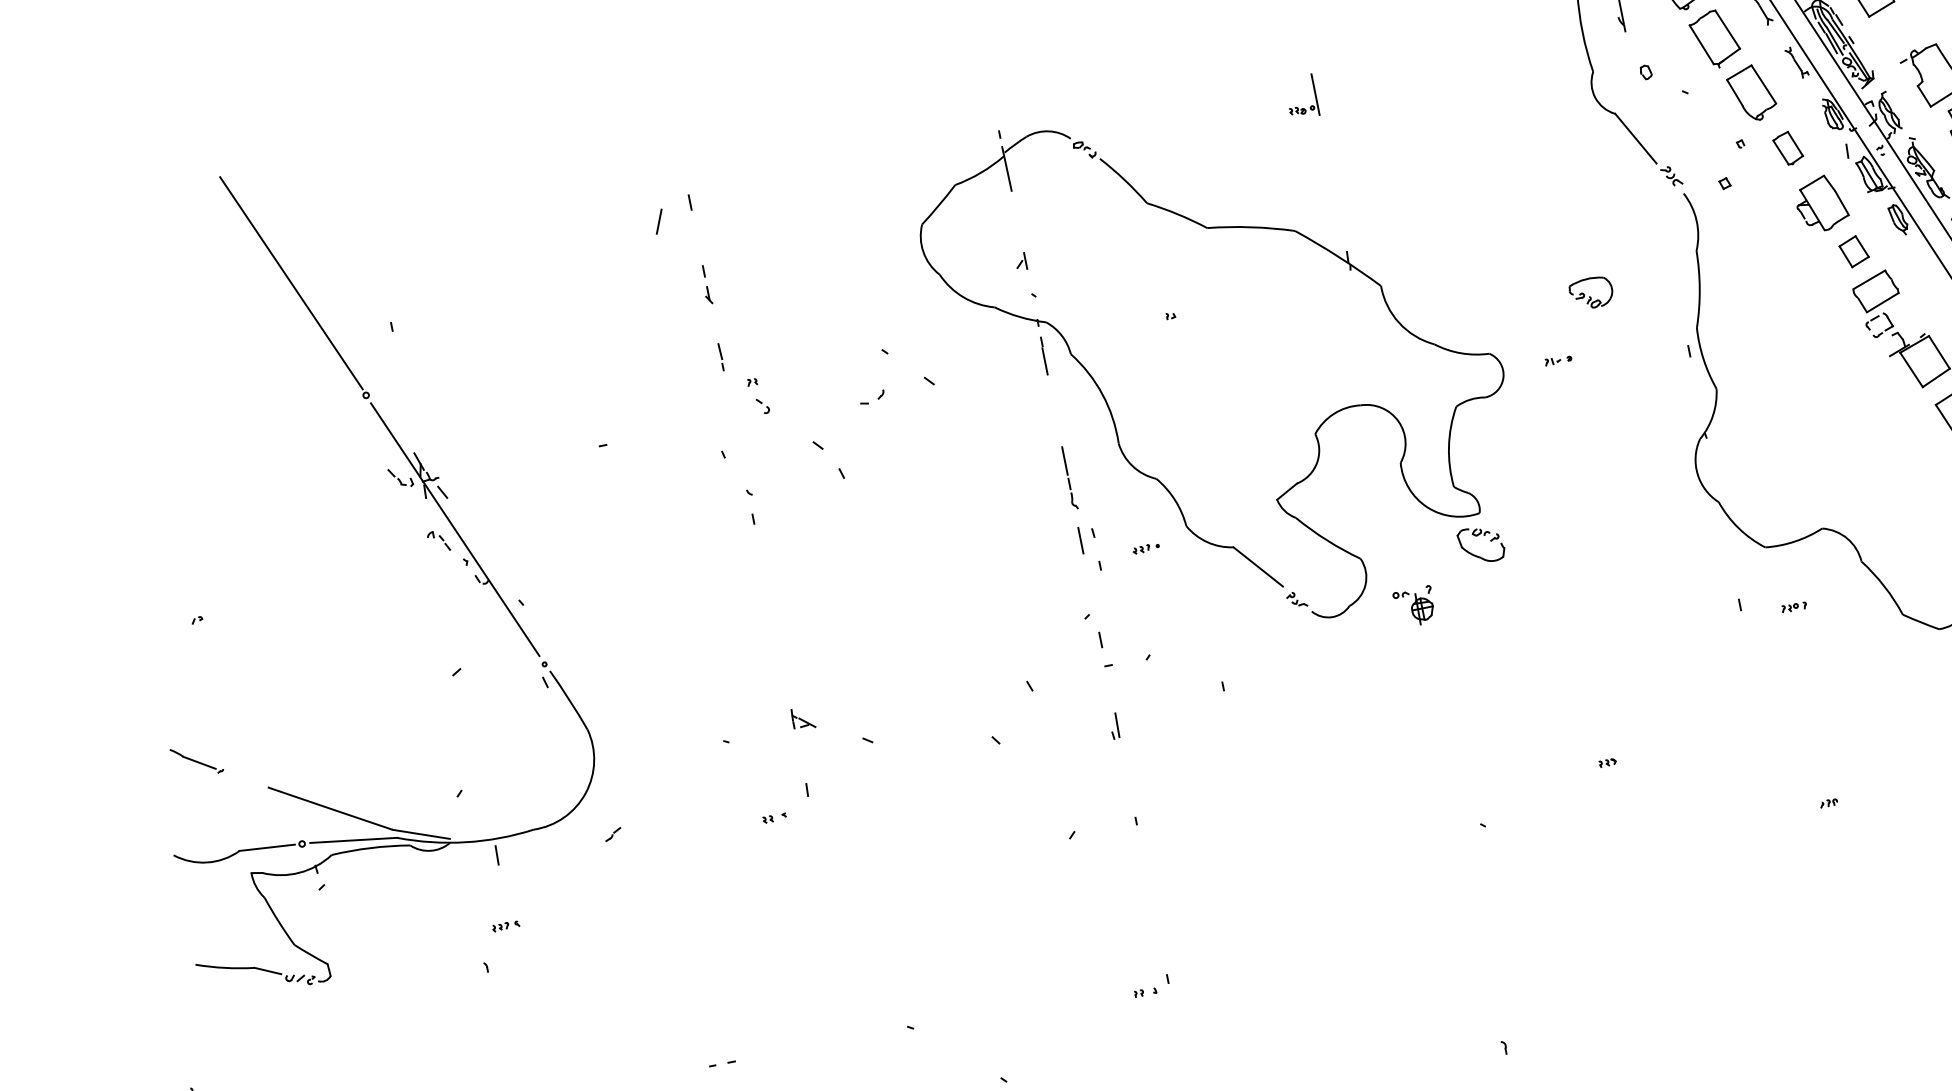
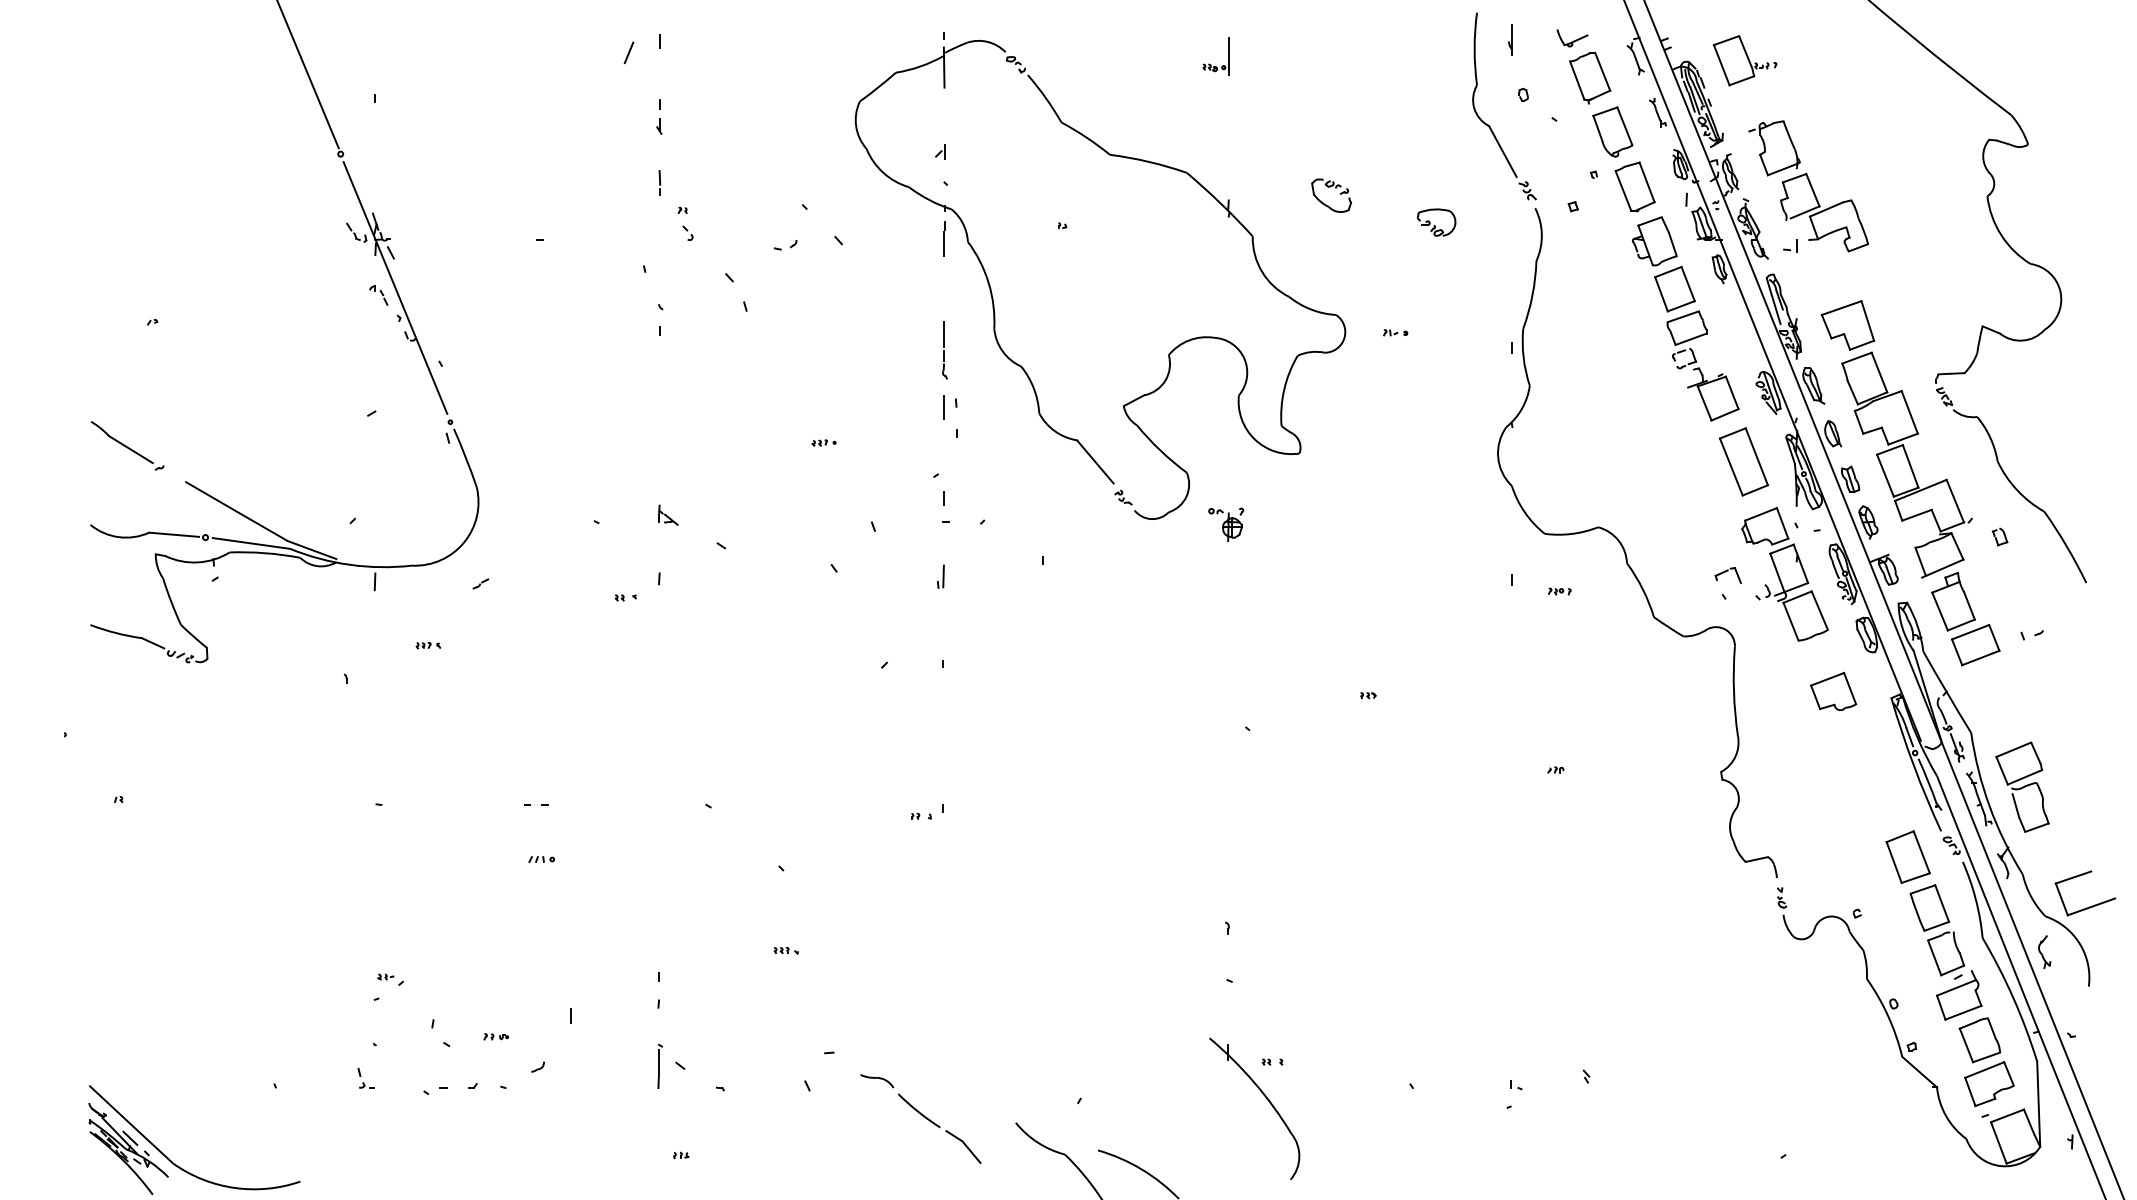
part: (1787, 148) -> (1634, 186), size x1.67
part: (1853, 251) -> (1674, 289), size x1.67
part: (1591, 293) -> (1436, 222), moved
part: (1478, 536) -> (1330, 187), moved
part: (1145, 548) -> (823, 442), moved
part: (196, 760) -> (127, 445), size x1.67
part: (506, 925) -> (428, 645), moved

